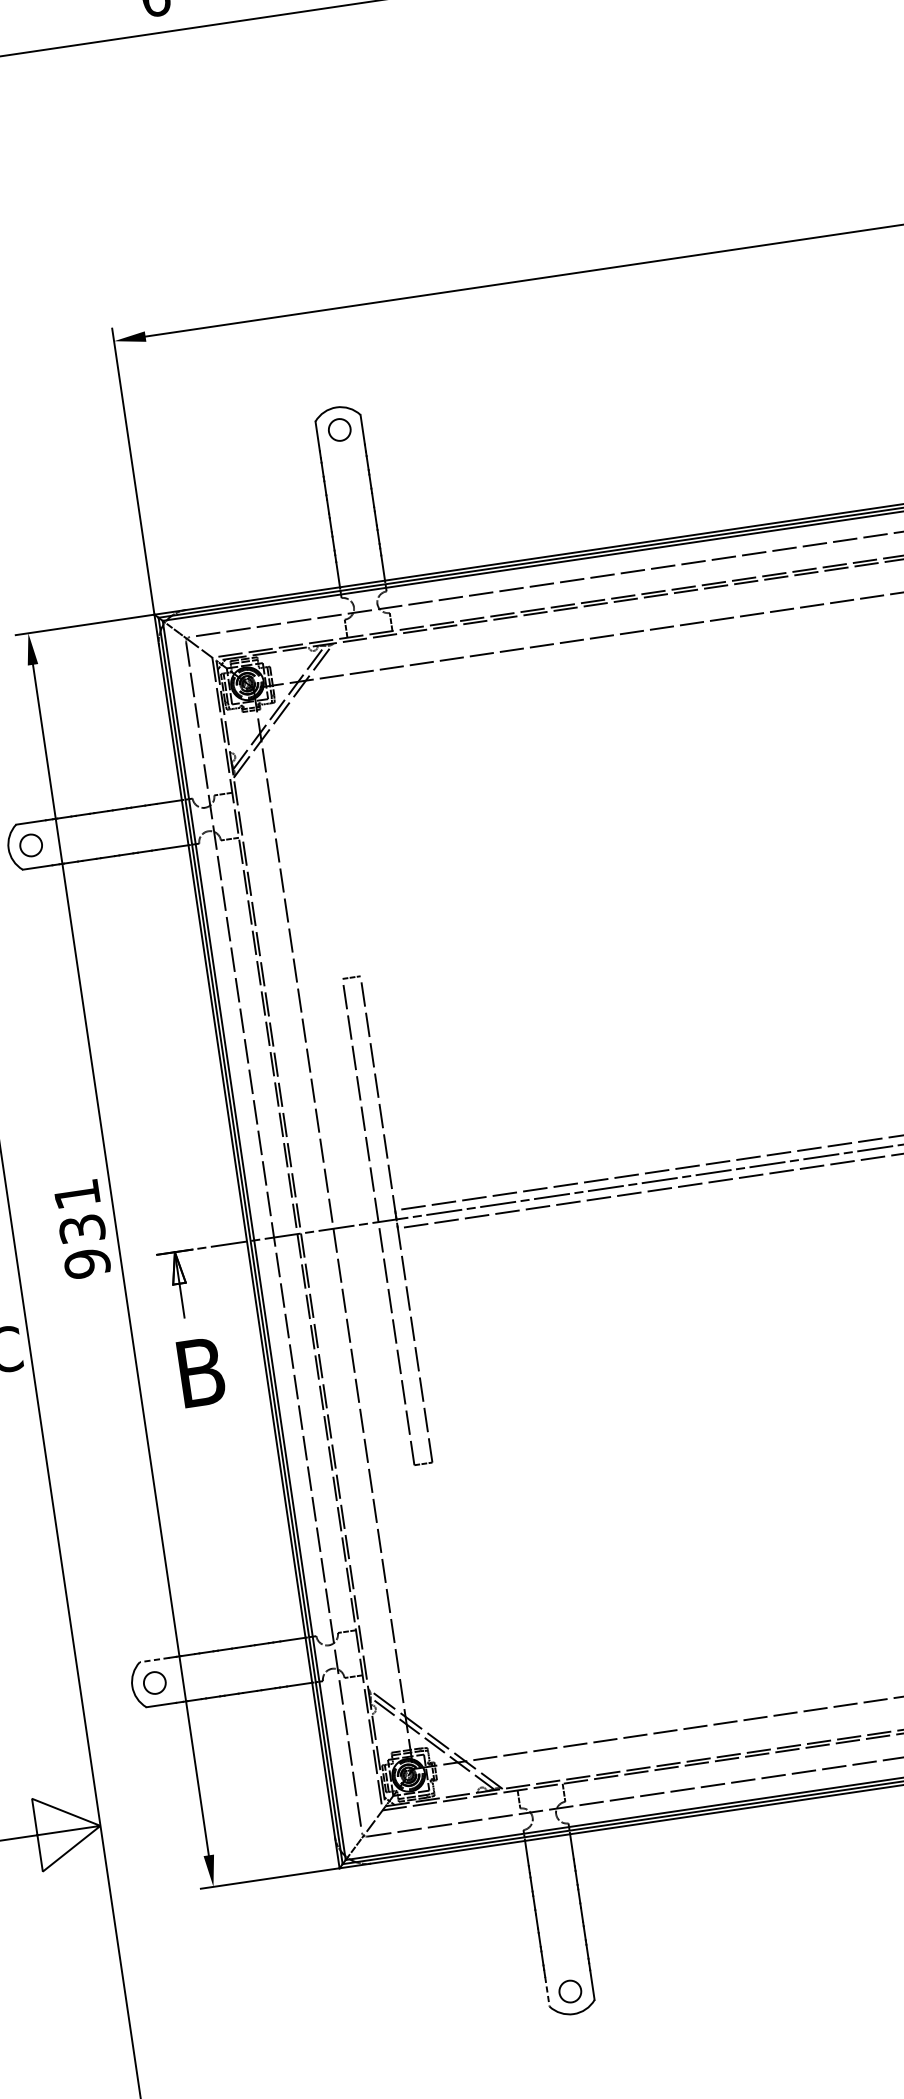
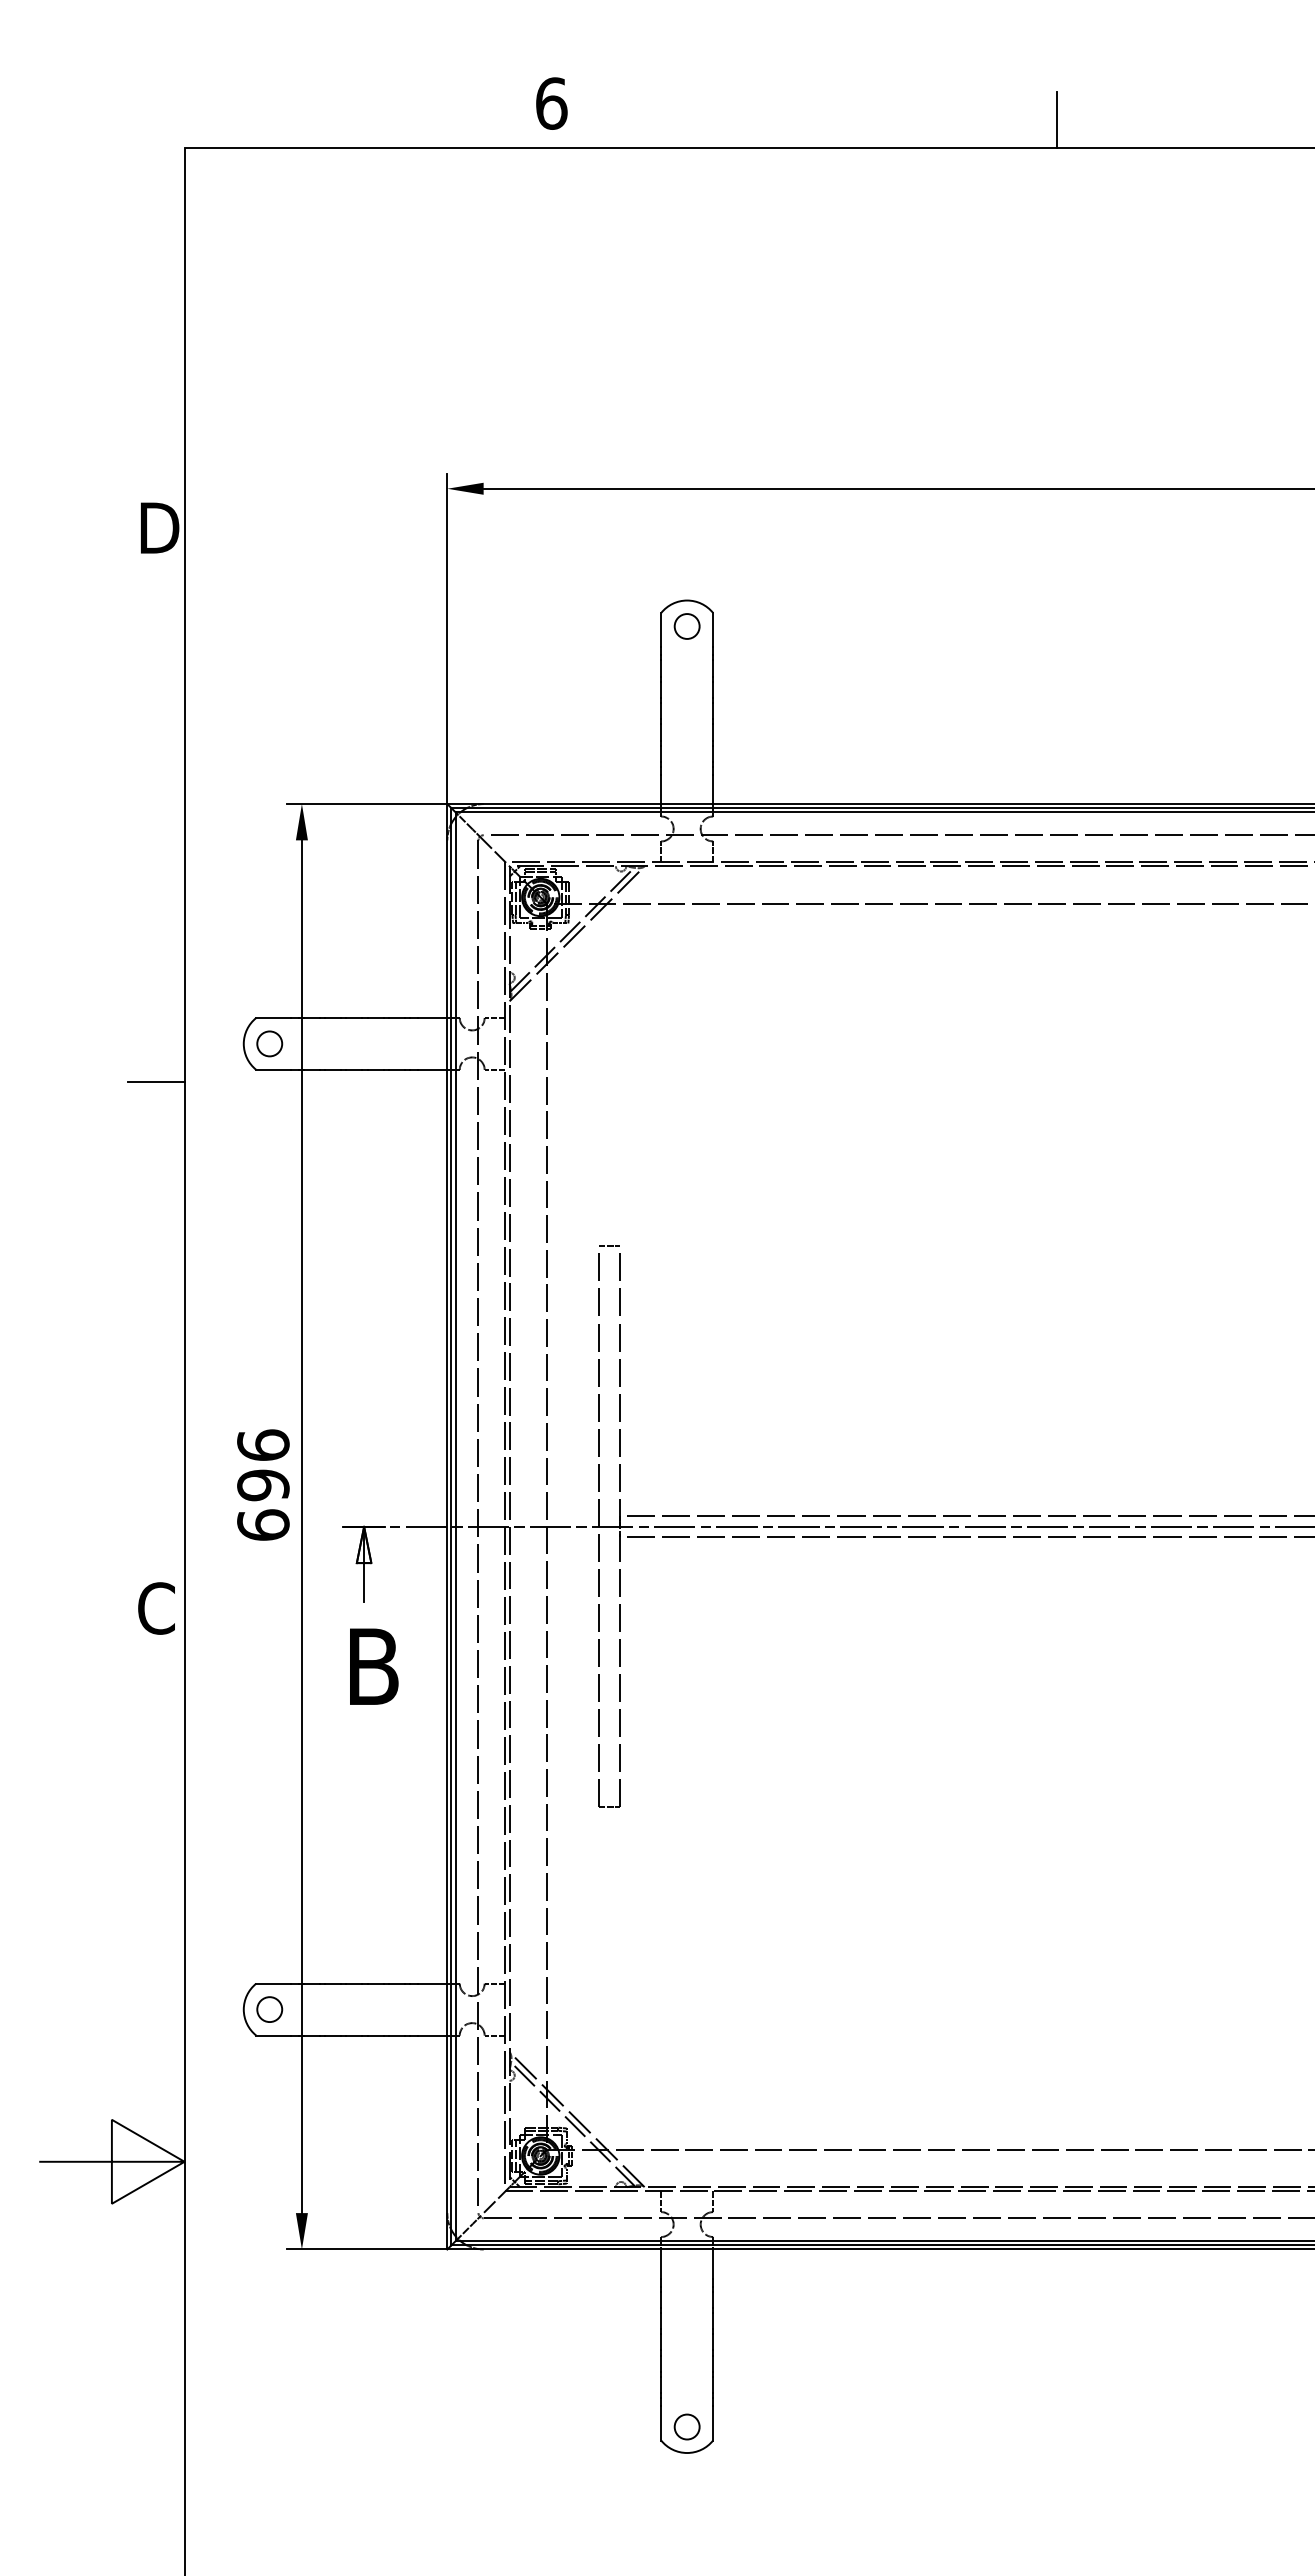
text: (82, 1229) -> (263, 1485), 931 -> 696
line: (153, 1660) -> (272, 1983), dashed -> solid
line: (547, 1991) -> (661, 2423), dashed -> solid

